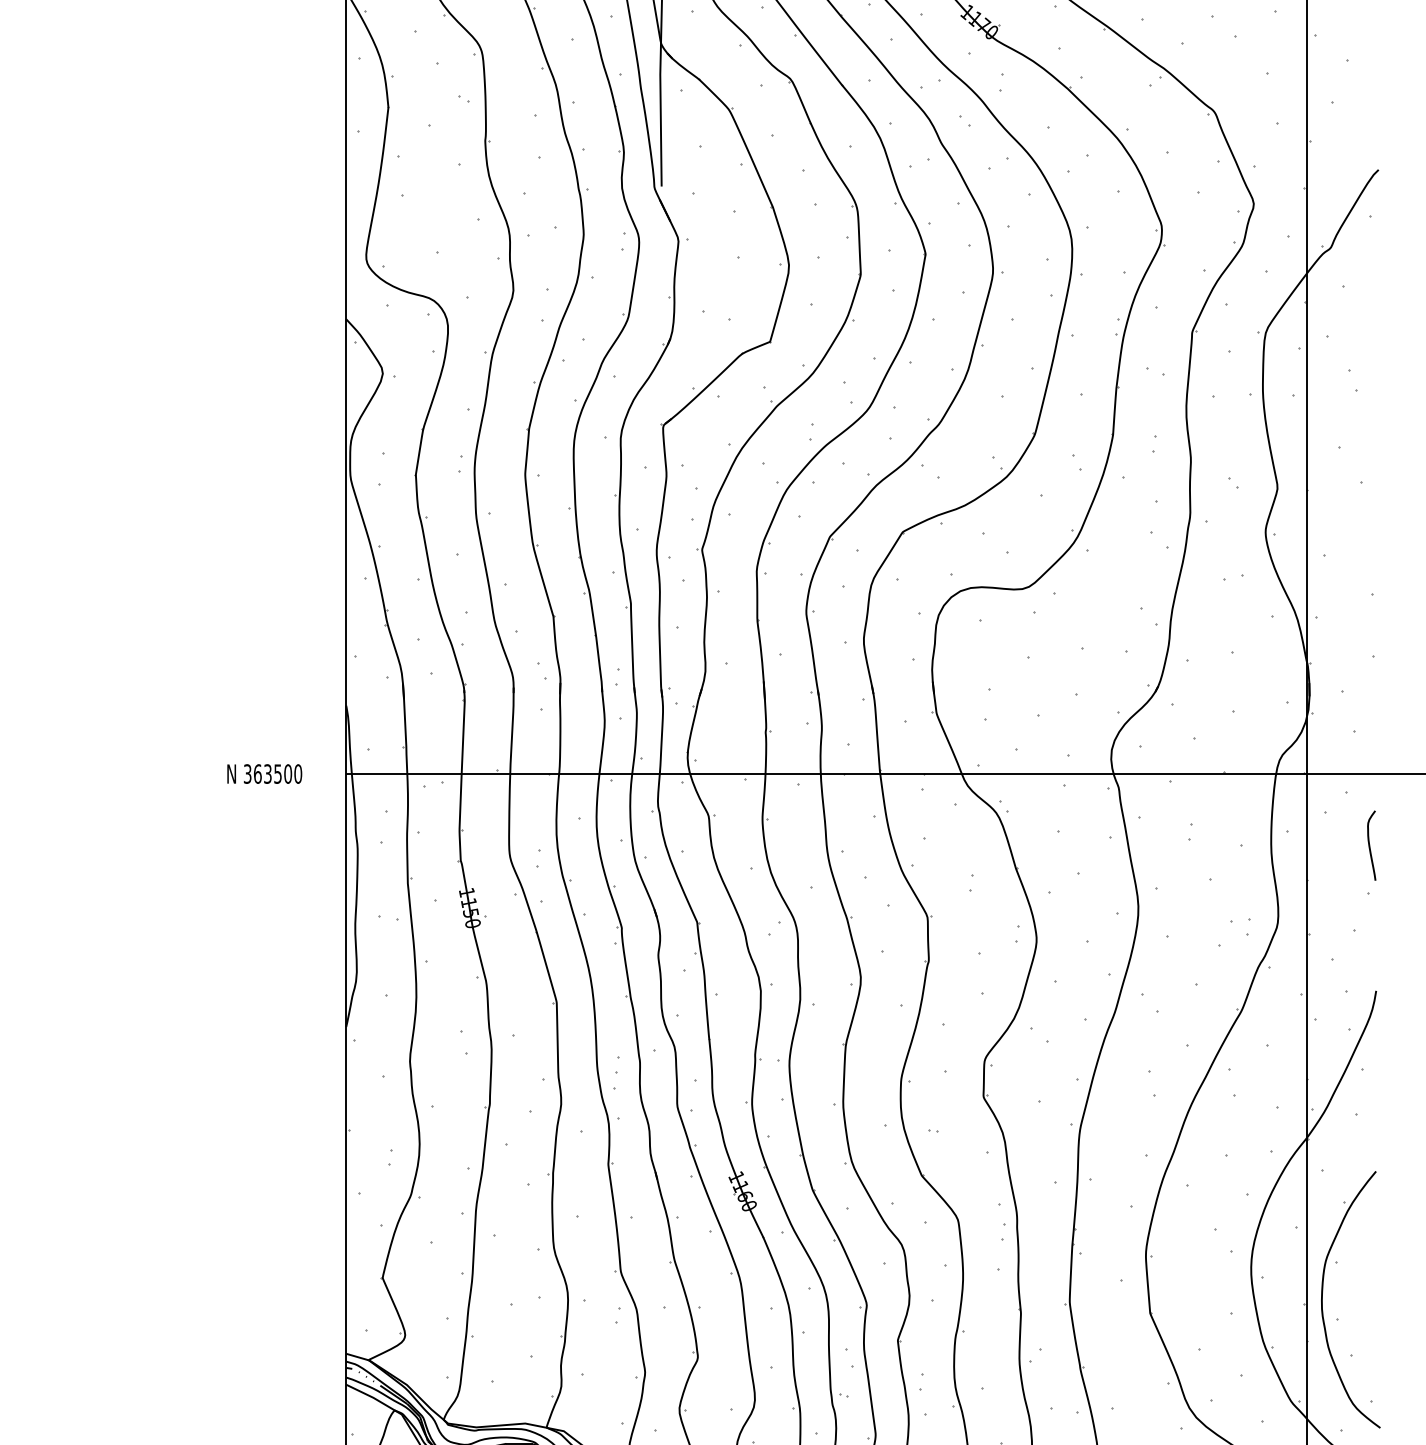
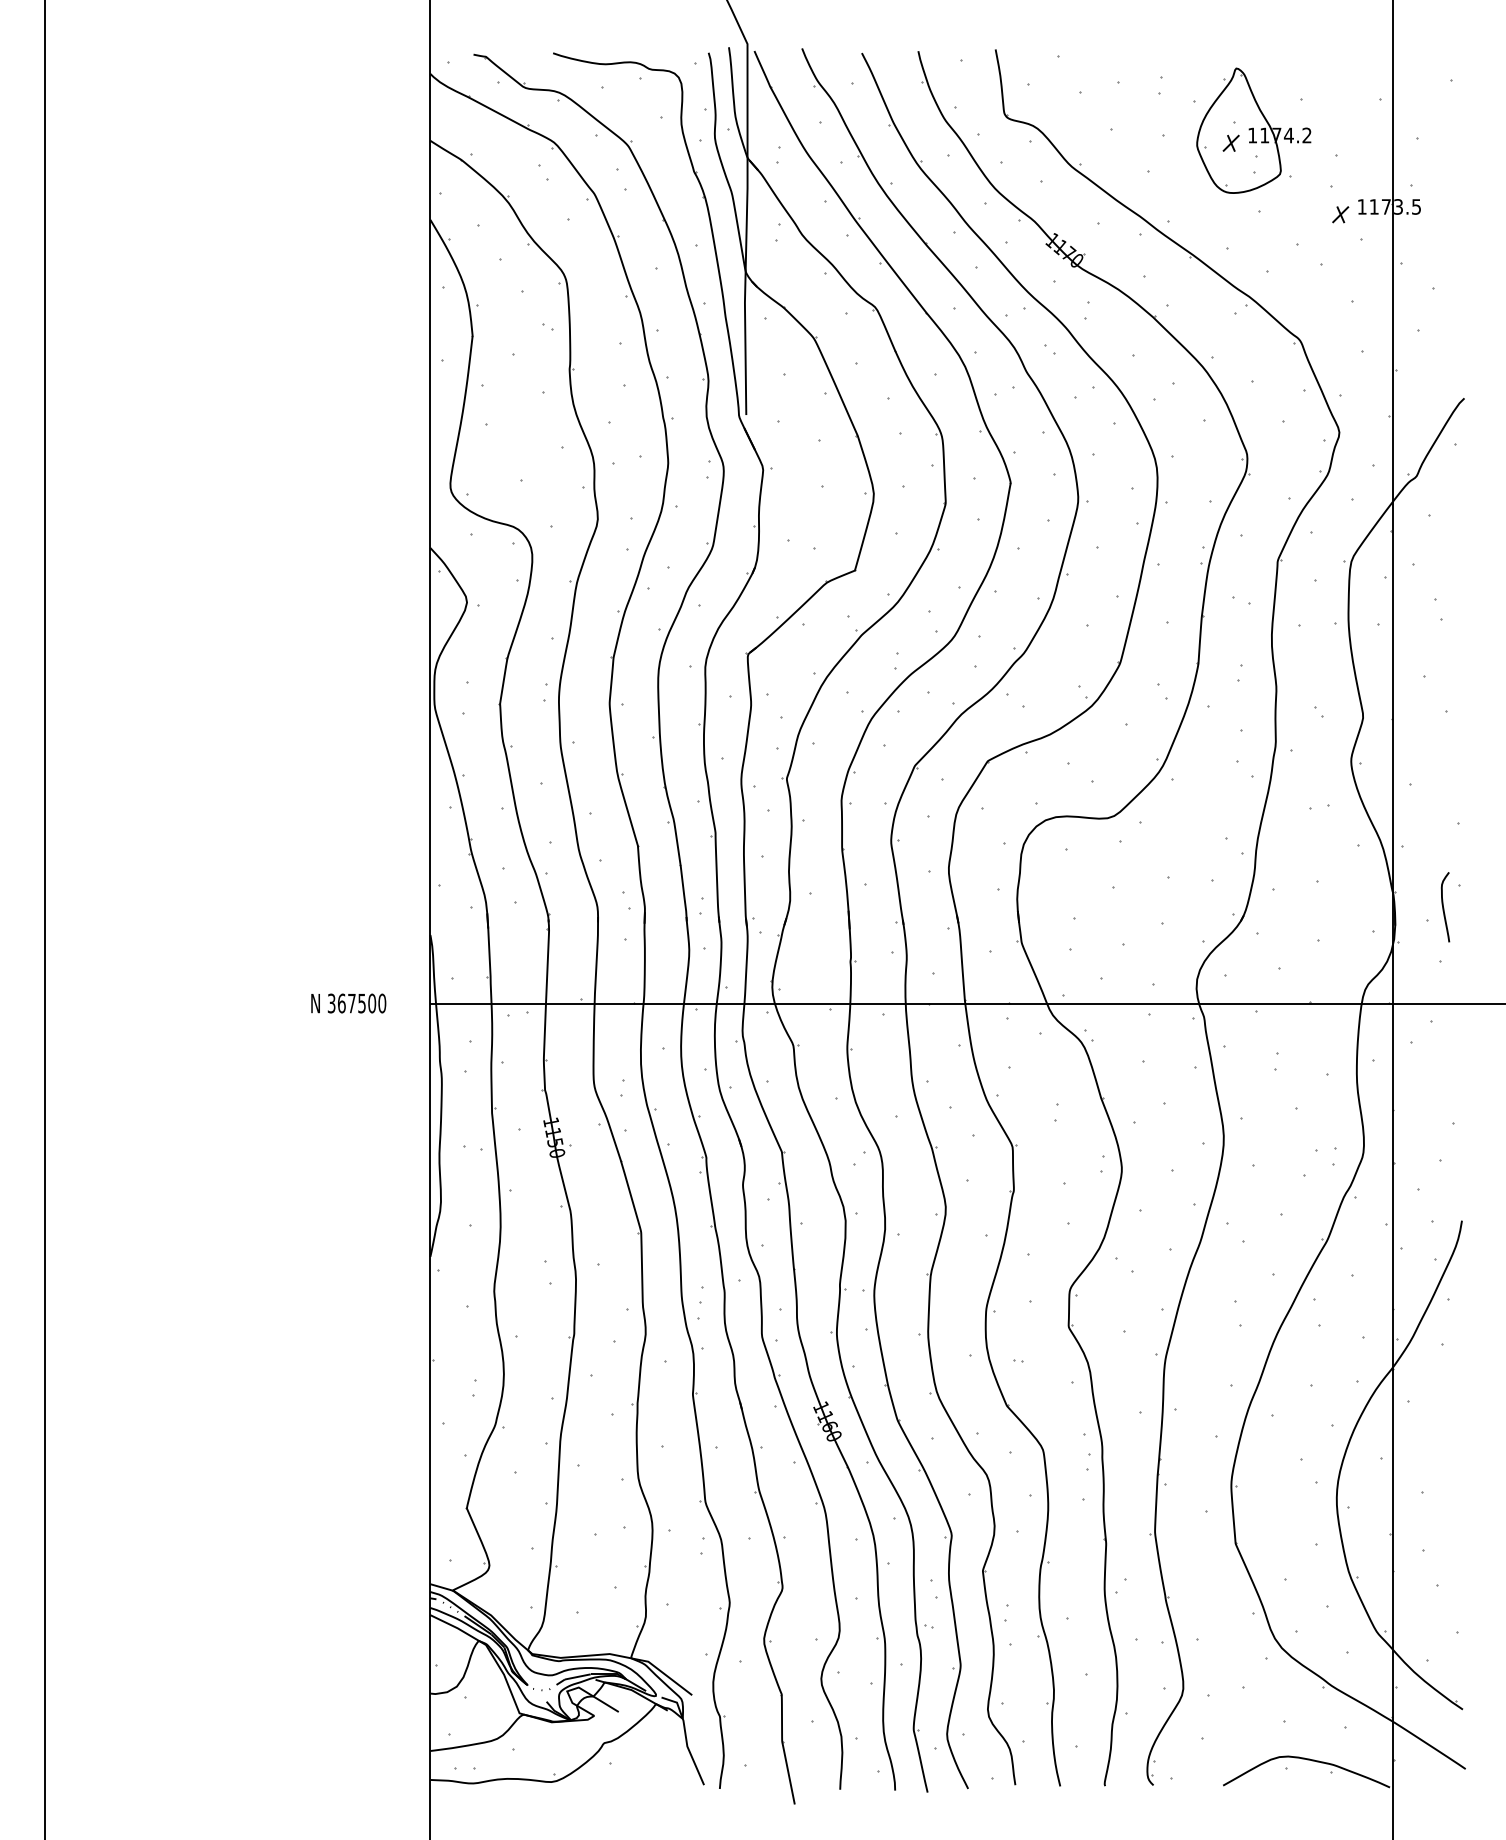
text: (267, 774) -> (351, 1003), 363500 -> 367500
curve: (1370, 846) -> (1444, 908), moved
part: (1322, 1299) -> (1408, 1529), removed

